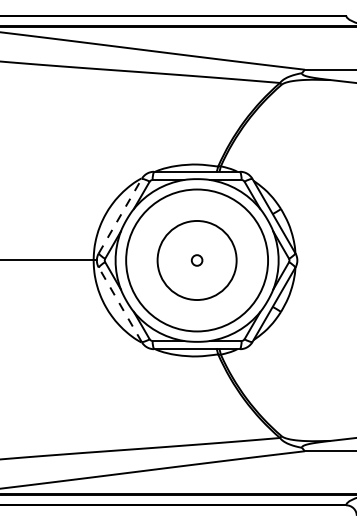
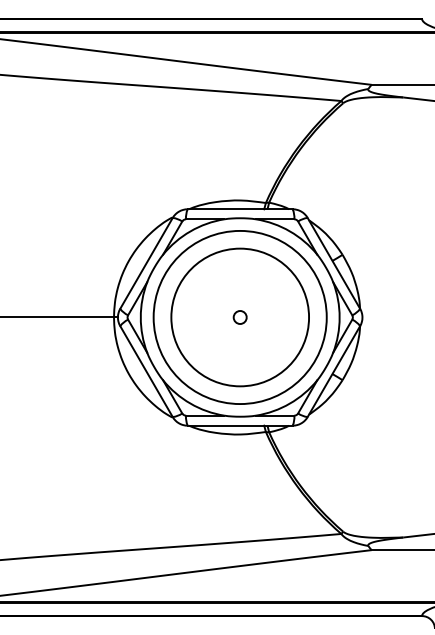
line: (120, 215) -> (146, 262), dashed -> solid
circle: (196, 260) -> (239, 317), size x1.43
line: (120, 304) -> (146, 371), dashed -> solid

